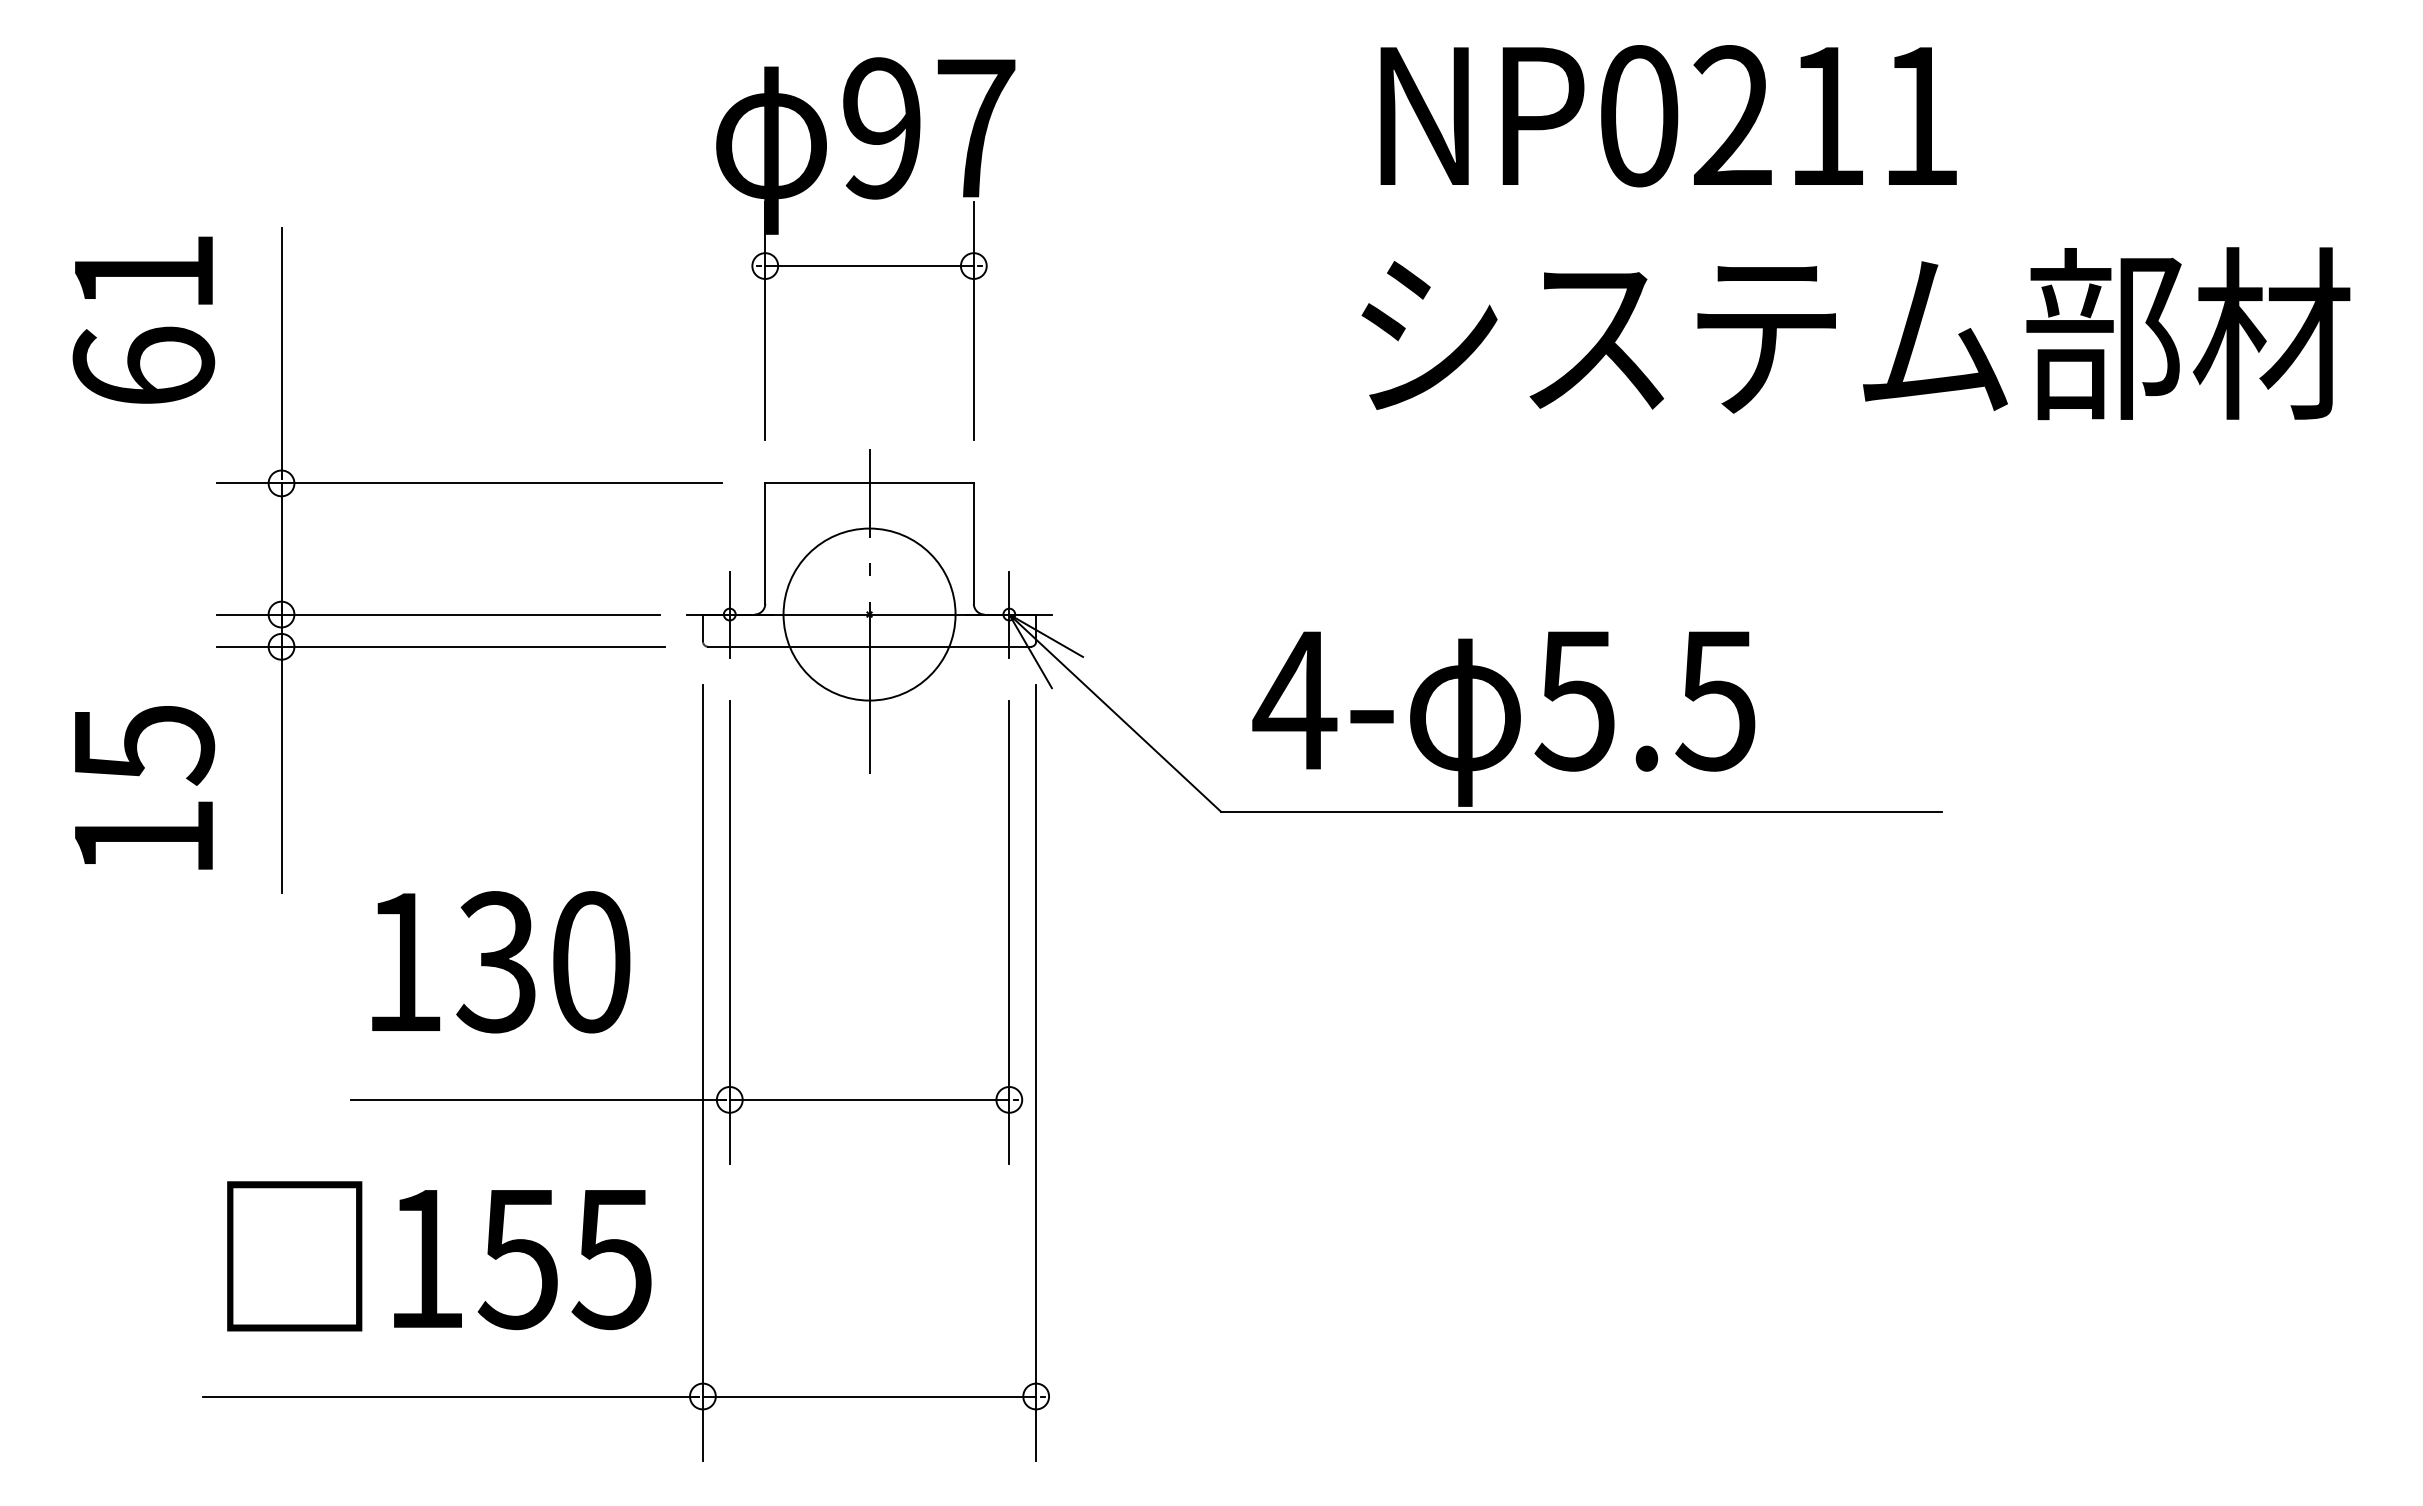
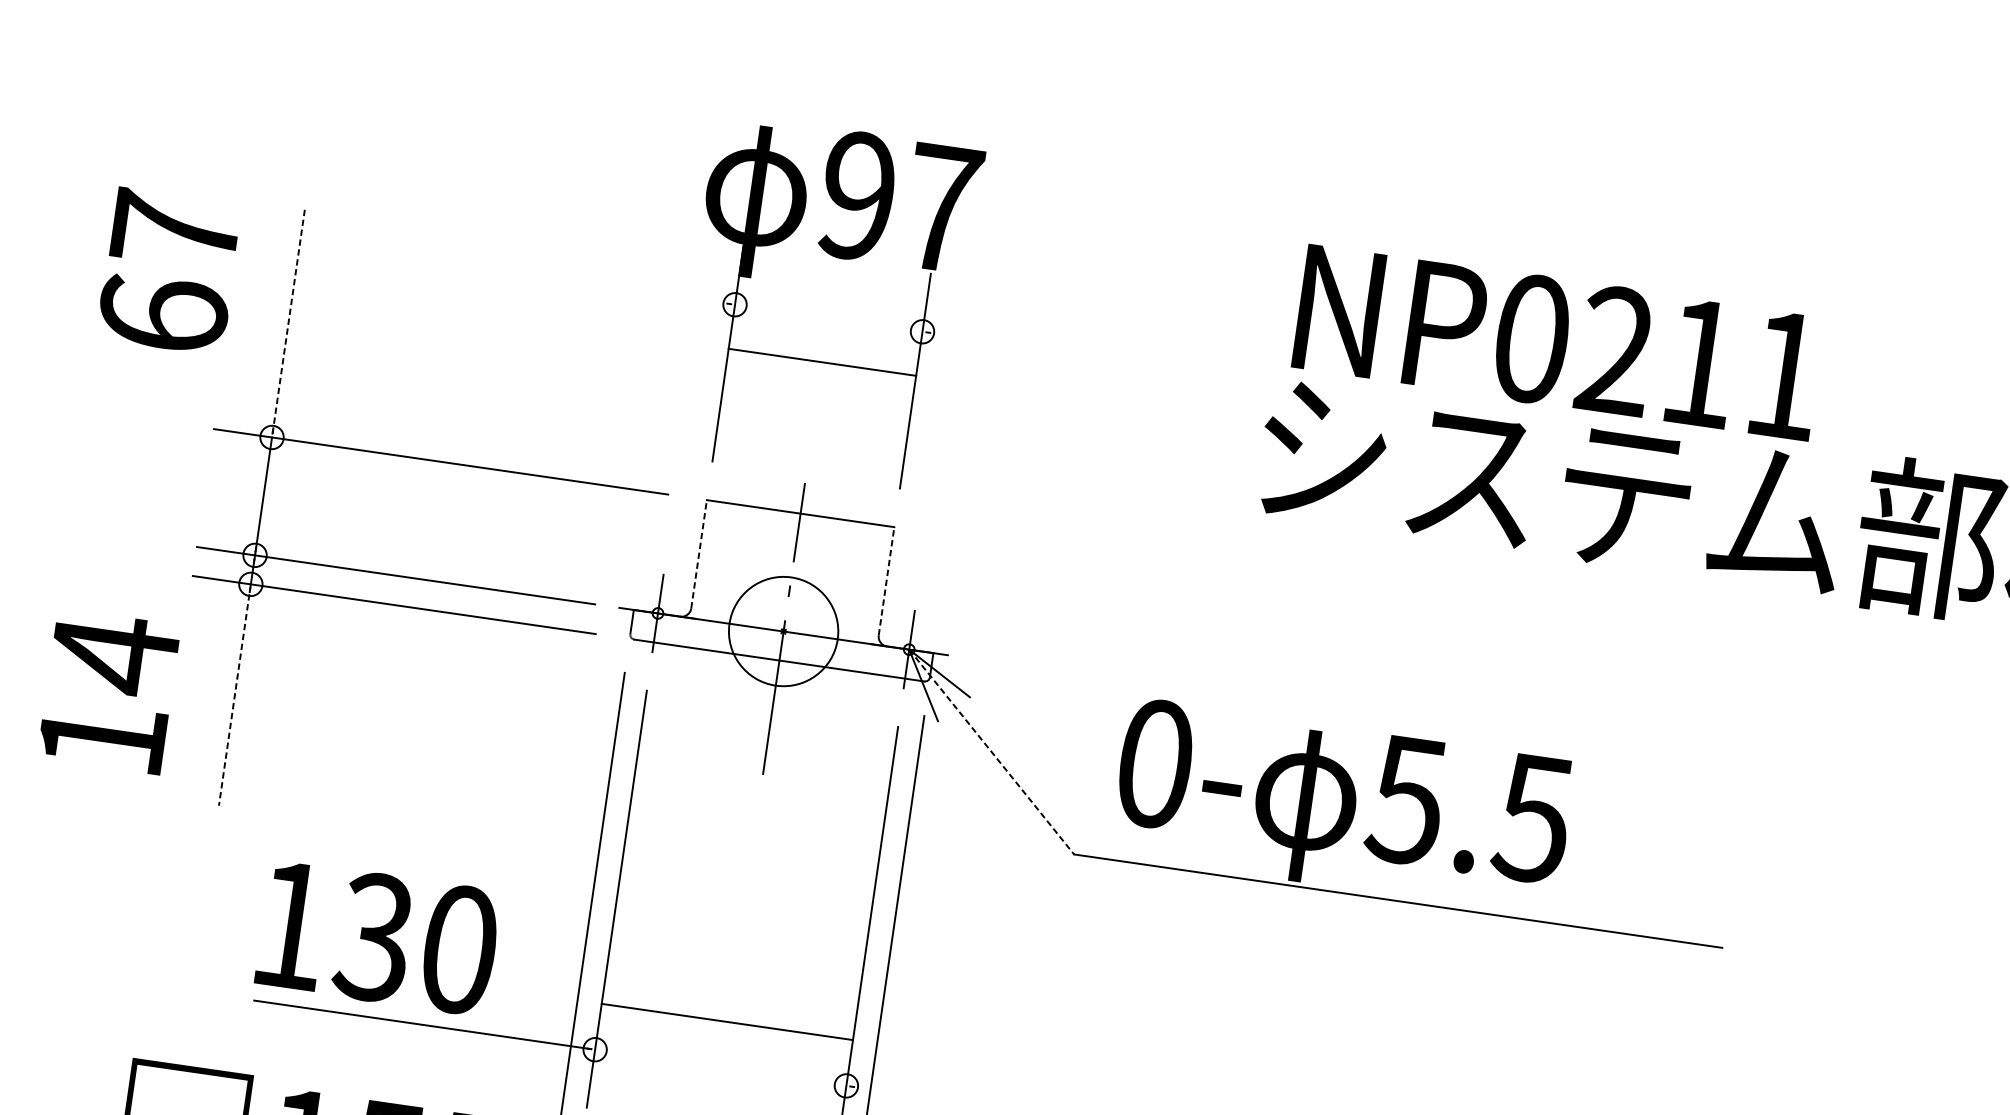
text: (1668, 116) -> (1558, 343), moved
line: (869, 266) -> (822, 362), moved
text: (143, 272) -> (175, 230), 61 -> 67
line: (281, 353) -> (288, 320), solid -> dashed
line: (765, 543) -> (699, 554), solid -> dashed
line: (973, 543) -> (886, 581), solid -> dashed
circle: (869, 614) -> (783, 631), size x0.7
text: (1294, 700) -> (1154, 763), 4- -> 0-
line: (1115, 713) -> (991, 752), solid -> dashed
text: (145, 744) -> (115, 654), 15 -> 14
line: (281, 770) -> (234, 695), solid -> dashed
text: (501, 962) -> (378, 938), moved
line: (869, 1099) -> (727, 1021), moved

